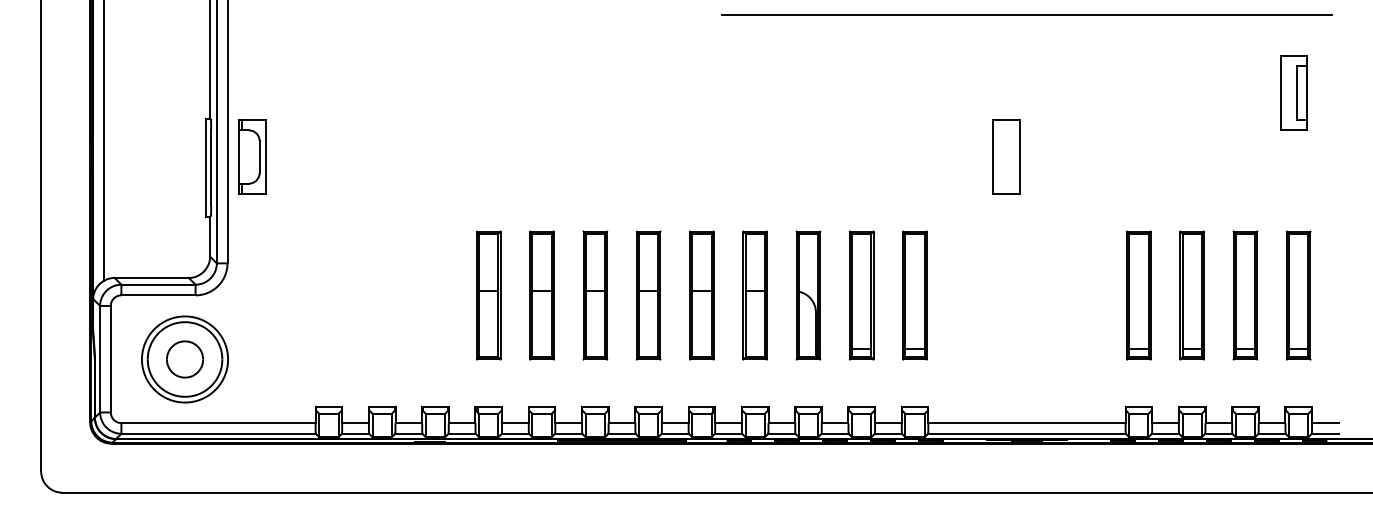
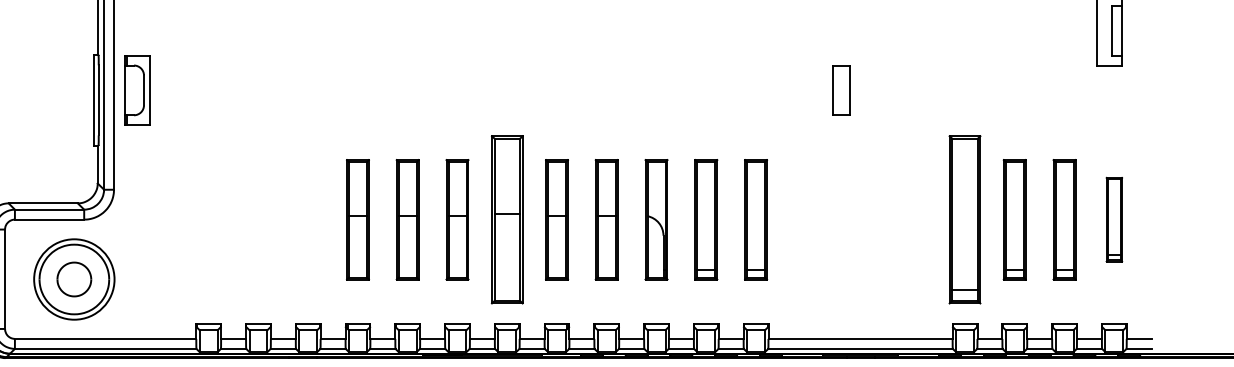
part: (1006, 156) -> (841, 89), size x0.7
part: (648, 295) -> (507, 219), size x1.4
part: (1138, 295) -> (964, 219), size x1.4
part: (1298, 295) -> (1114, 219), size x0.7

